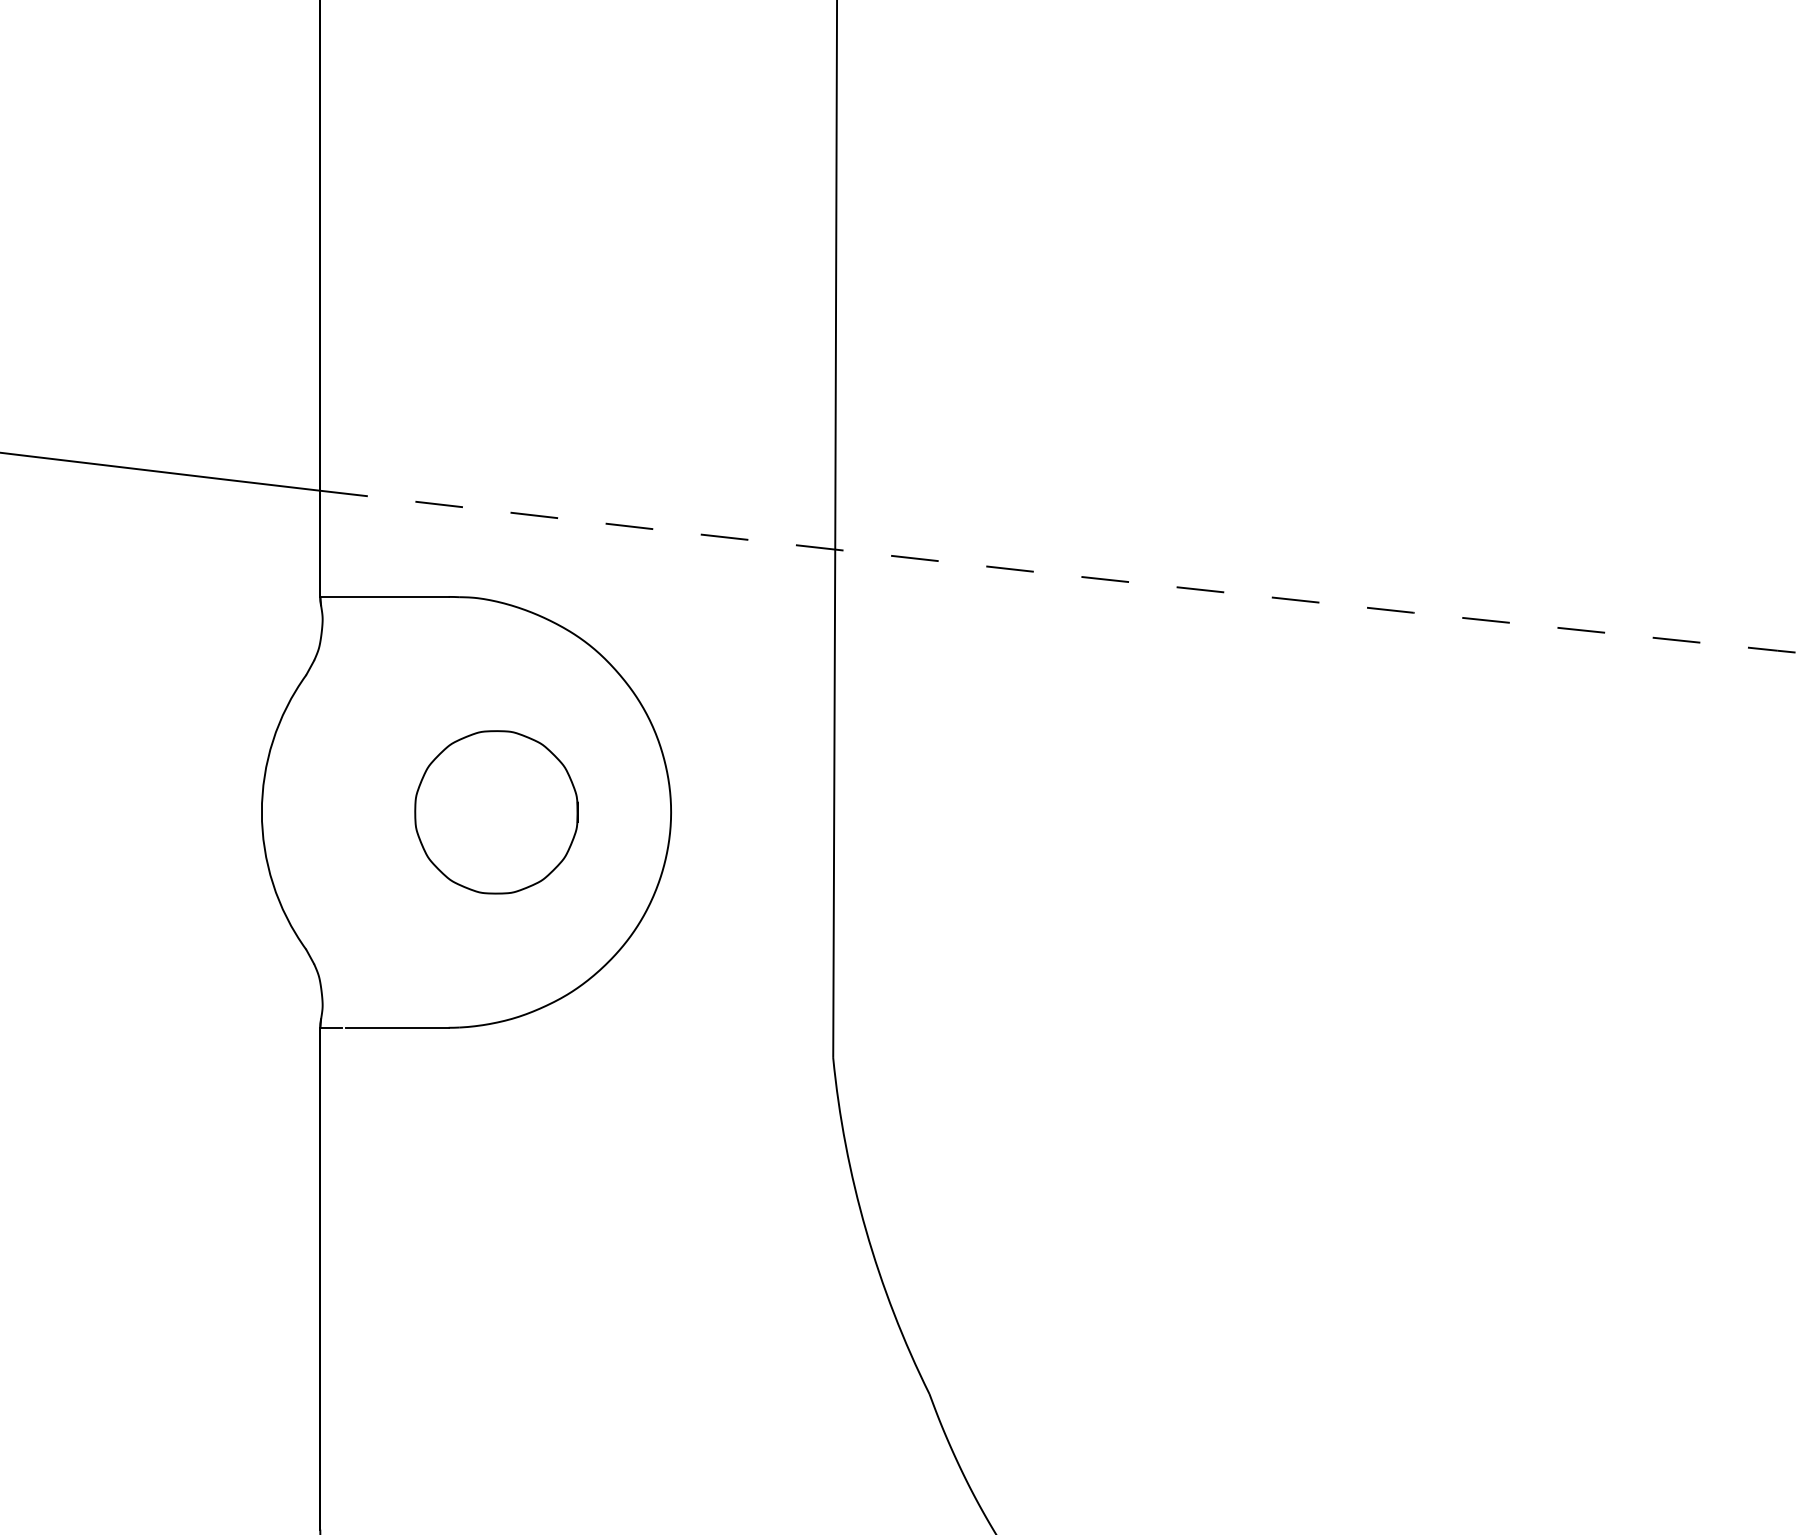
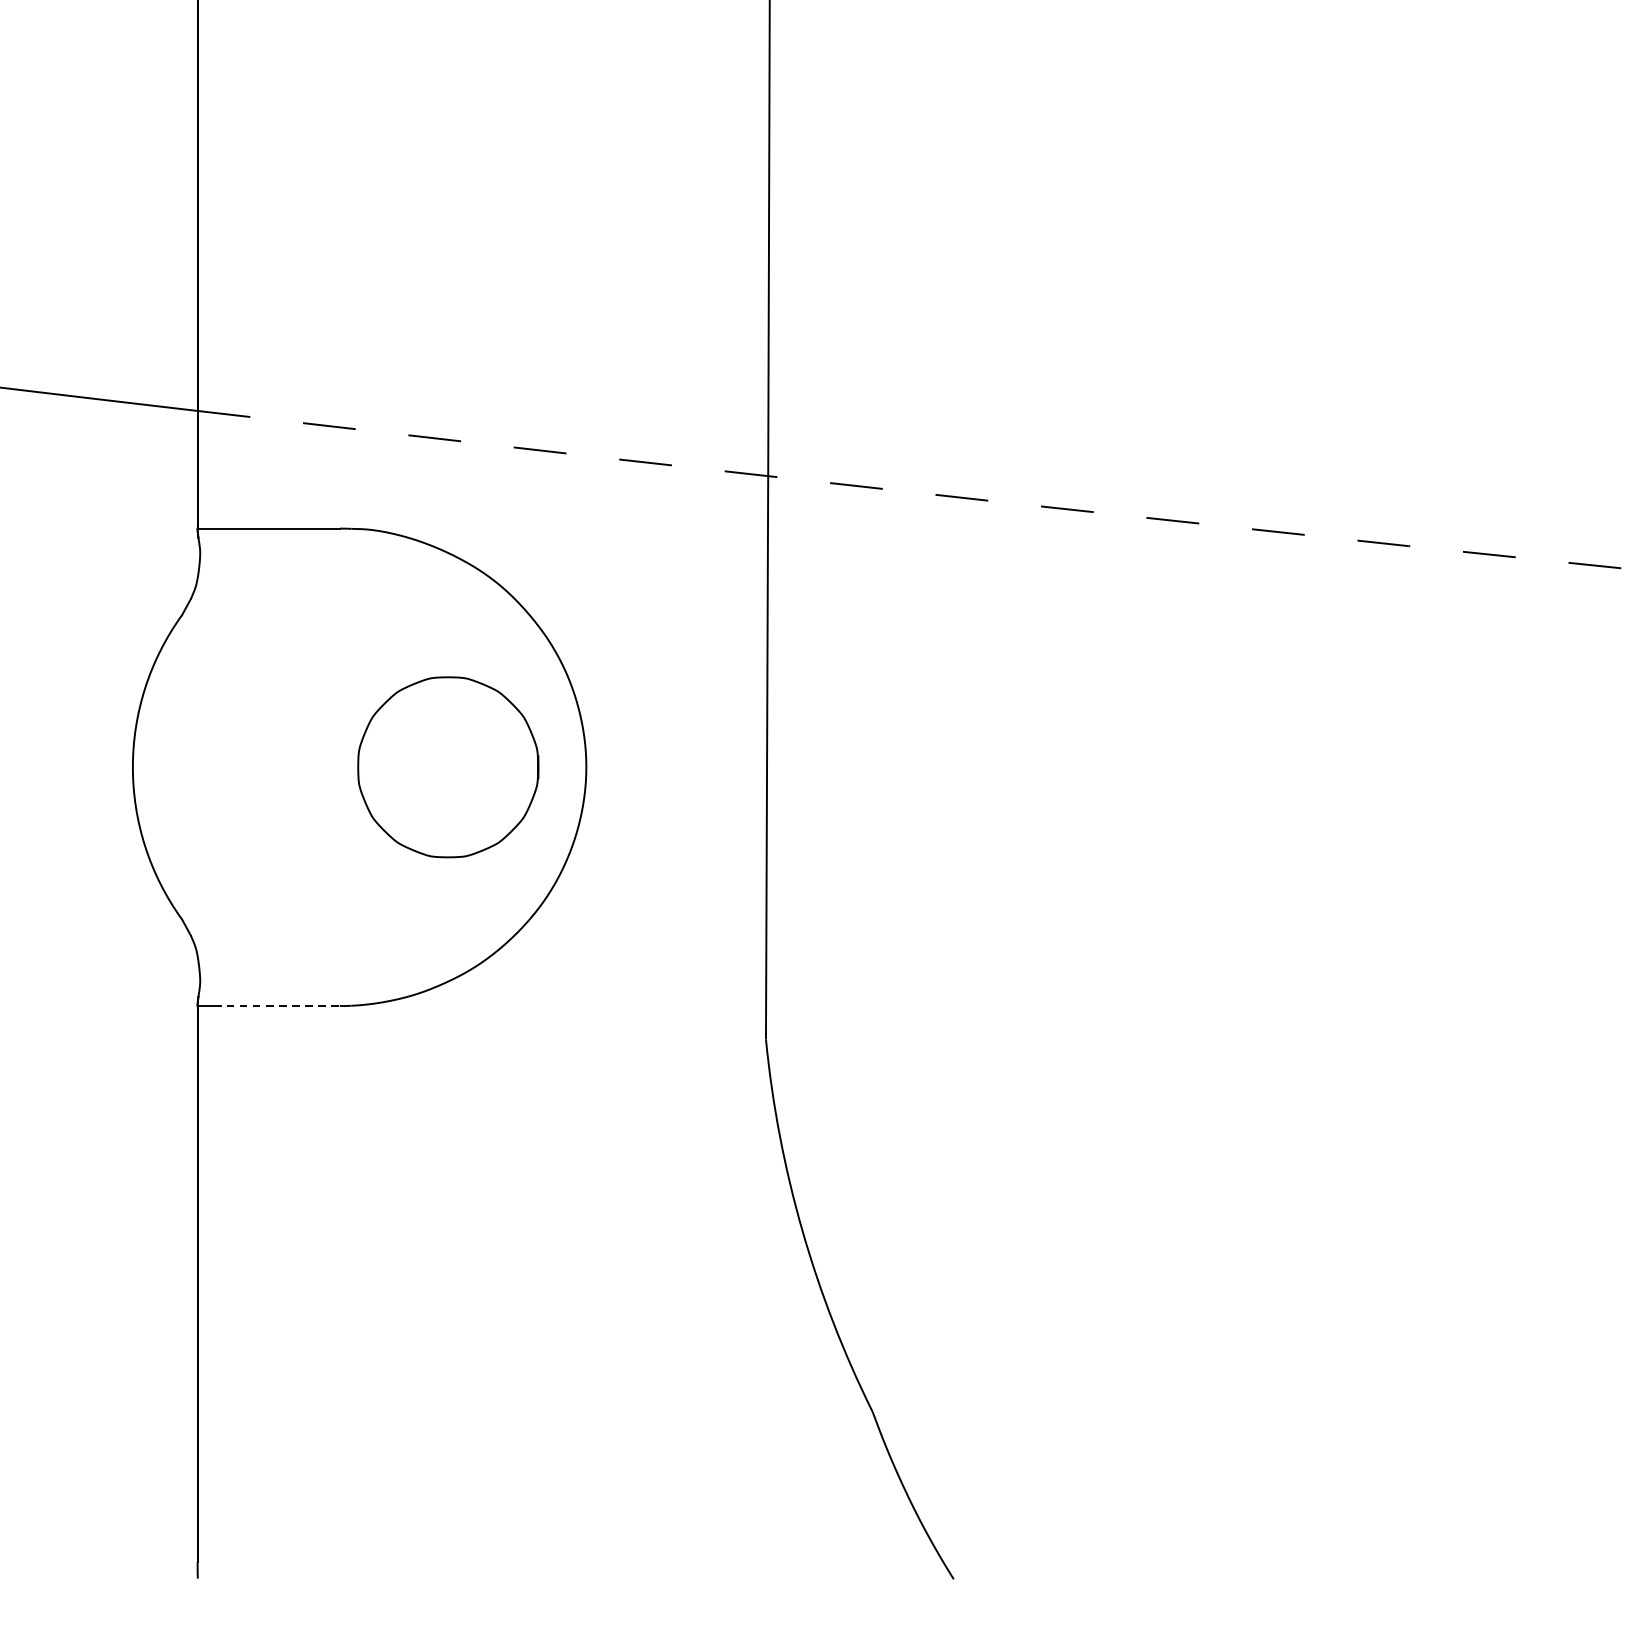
curve: (570, 842) -> (530, 800), moved
line: (398, 1027) -> (284, 1005), solid -> dashed

